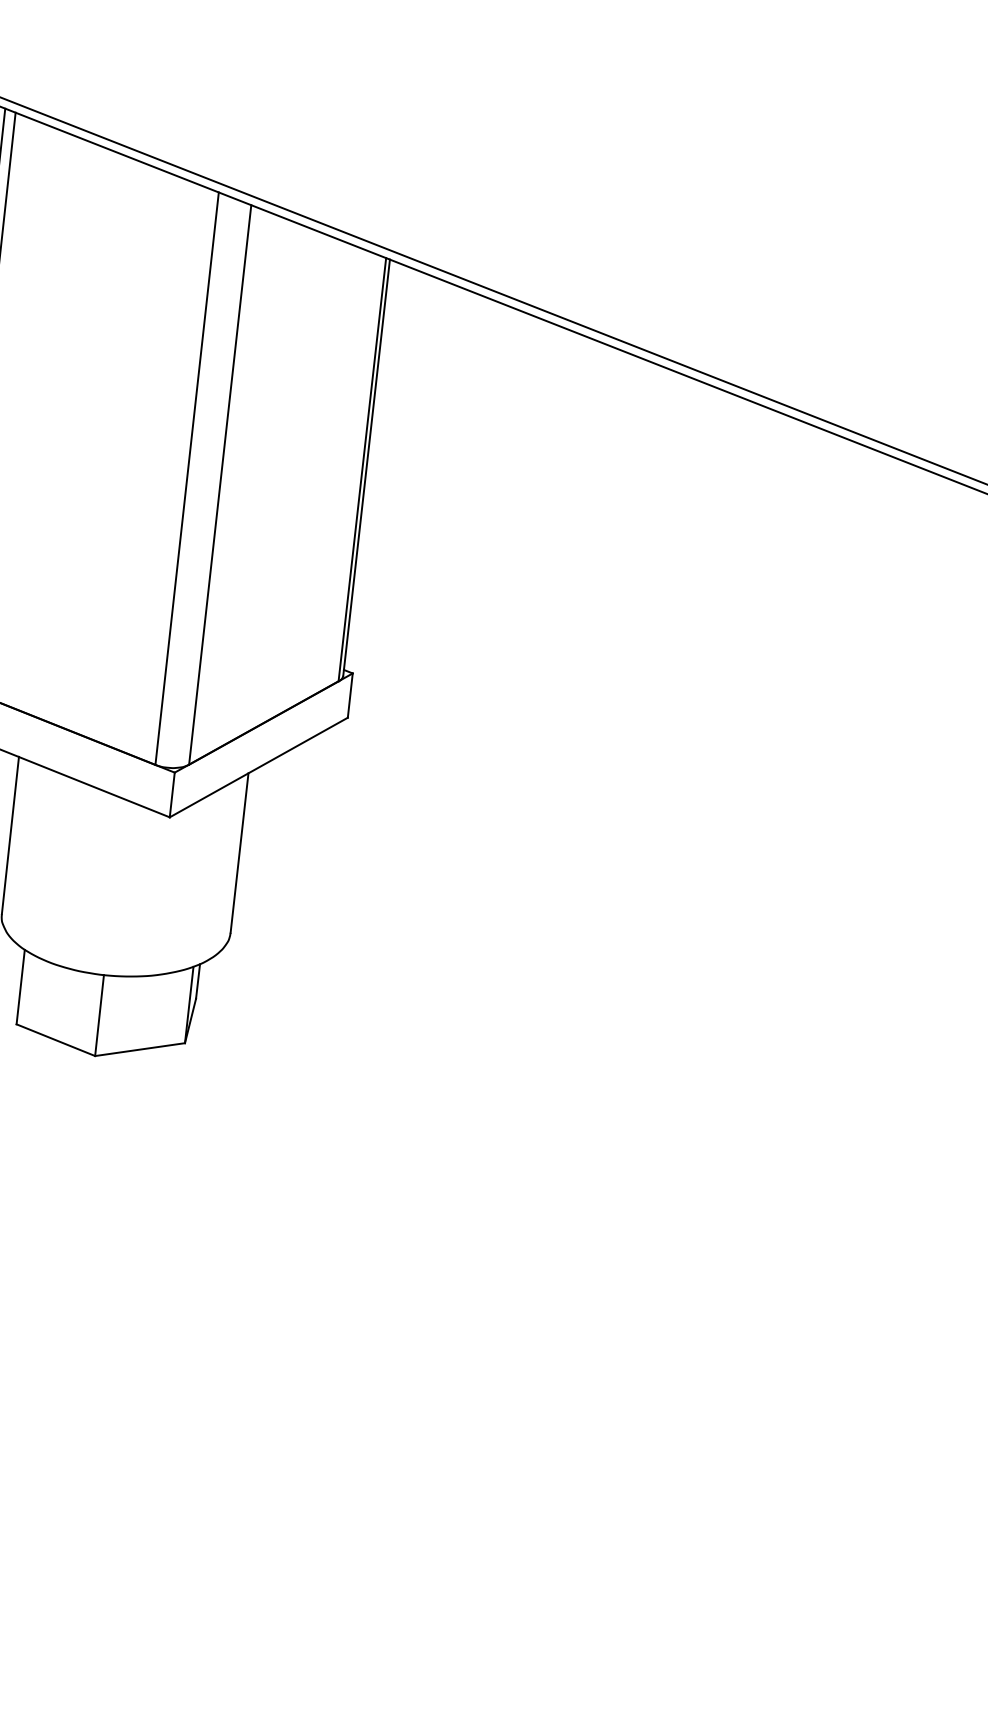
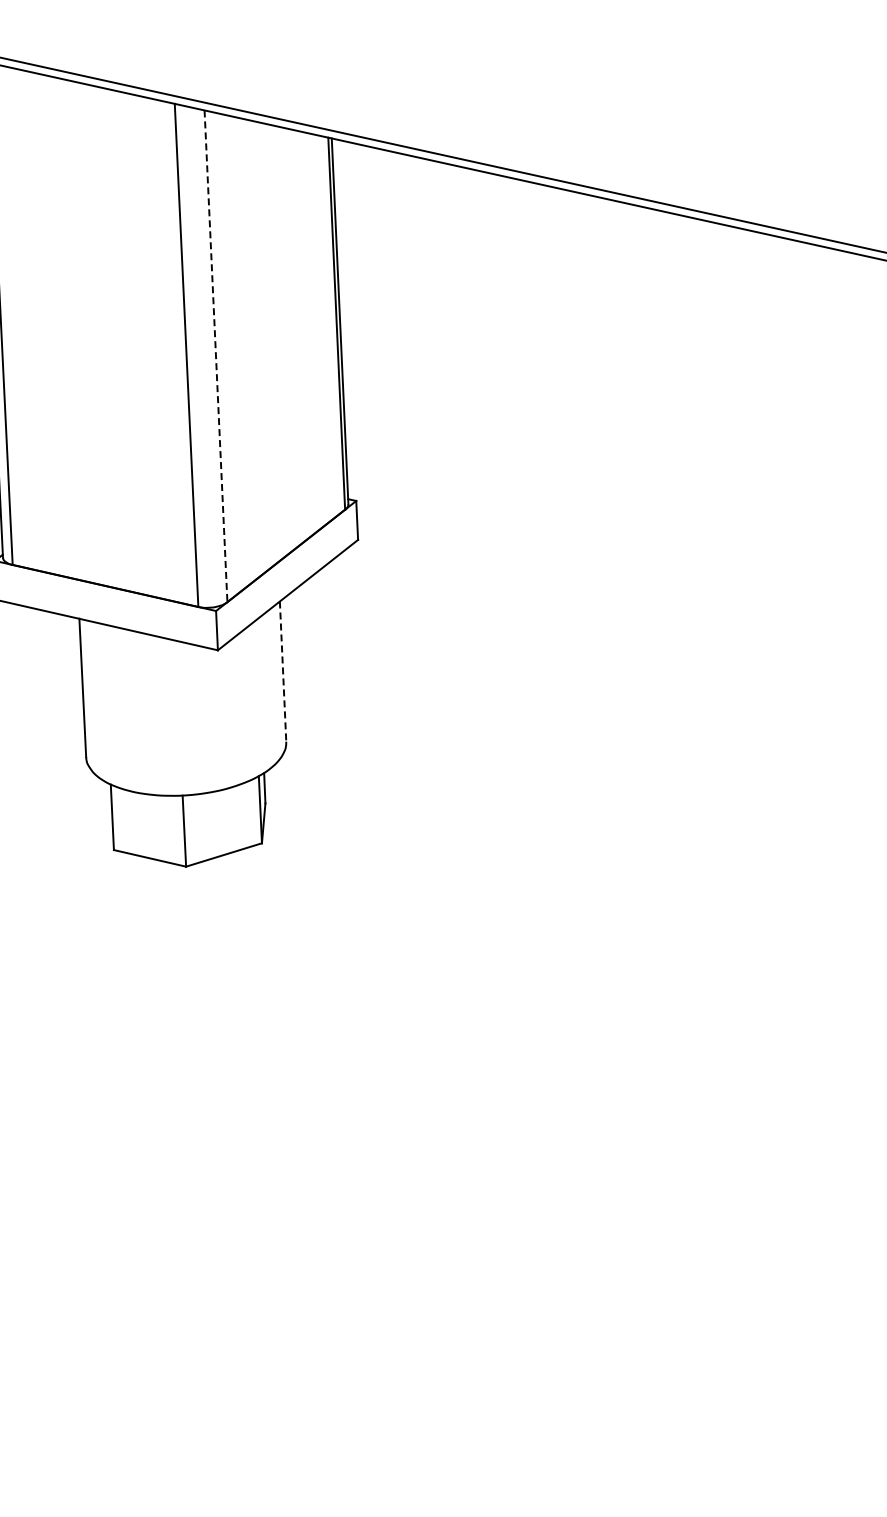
line: (220, 485) -> (216, 356), solid -> dashed
line: (239, 854) -> (283, 672), solid -> dashed

